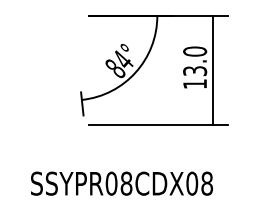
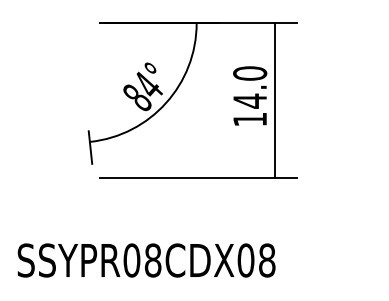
text: (195, 70) -> (250, 100), 13.0 -> 14.0

